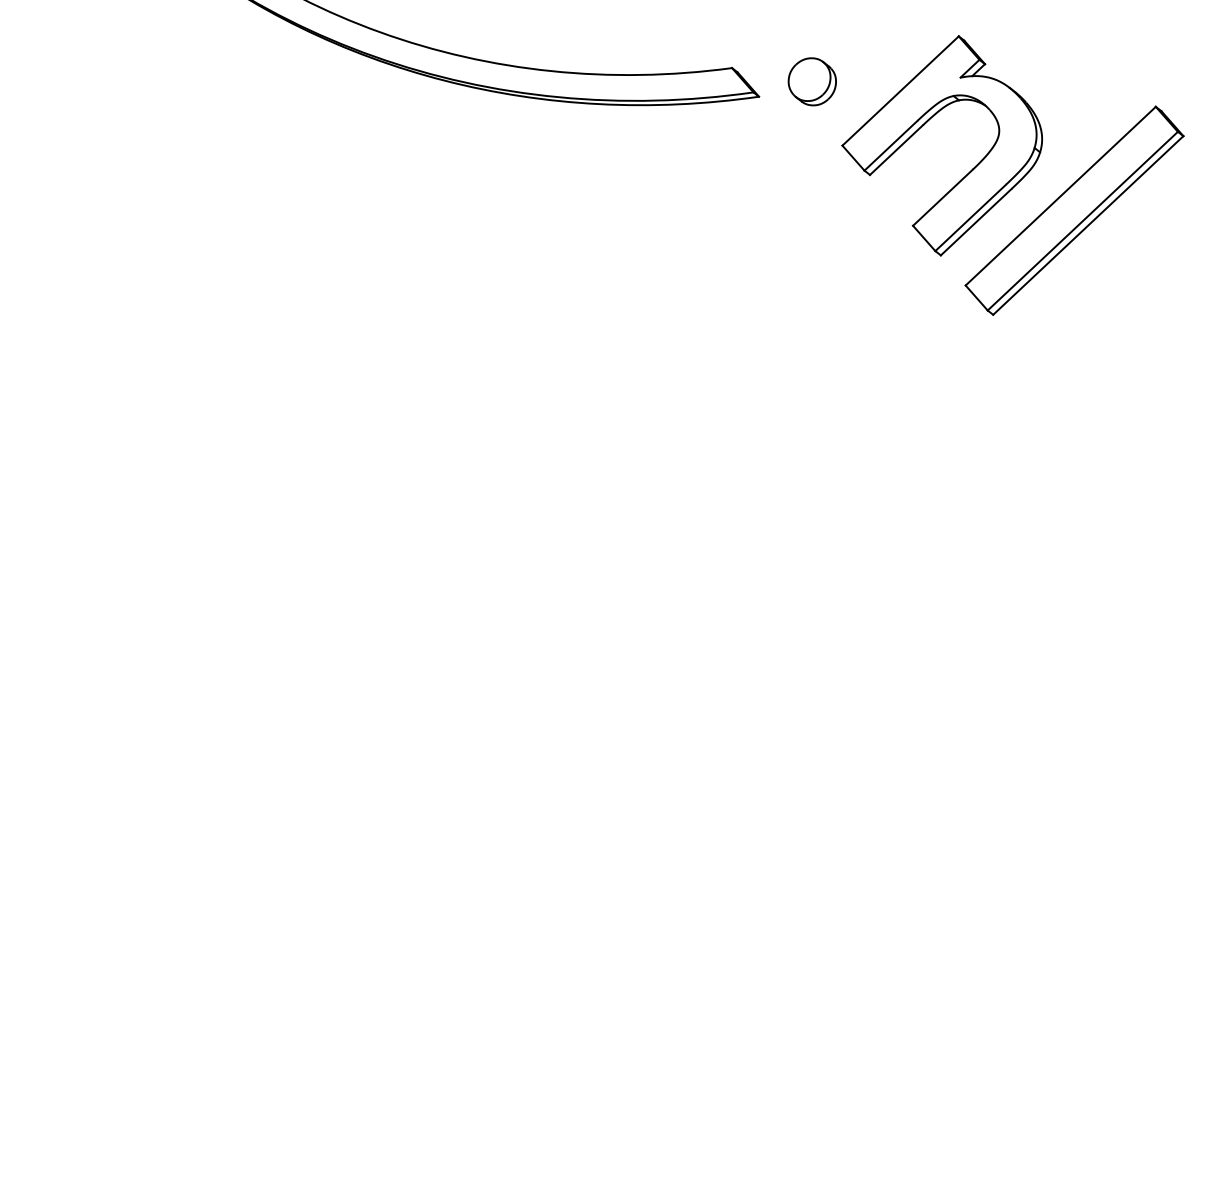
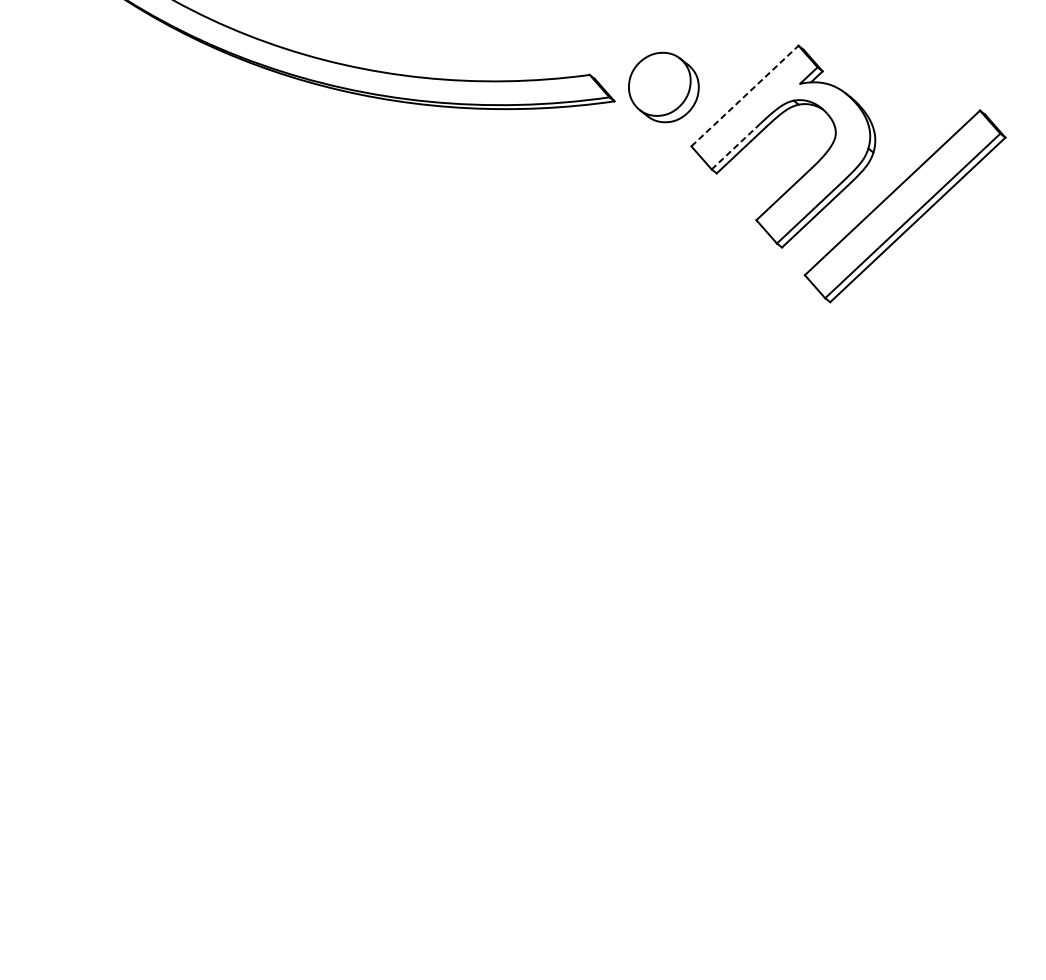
part: (811, 81) -> (662, 87), size x1.6
line: (900, 91) -> (744, 96), solid -> dashed
line: (890, 146) -> (735, 147), solid -> dashed

